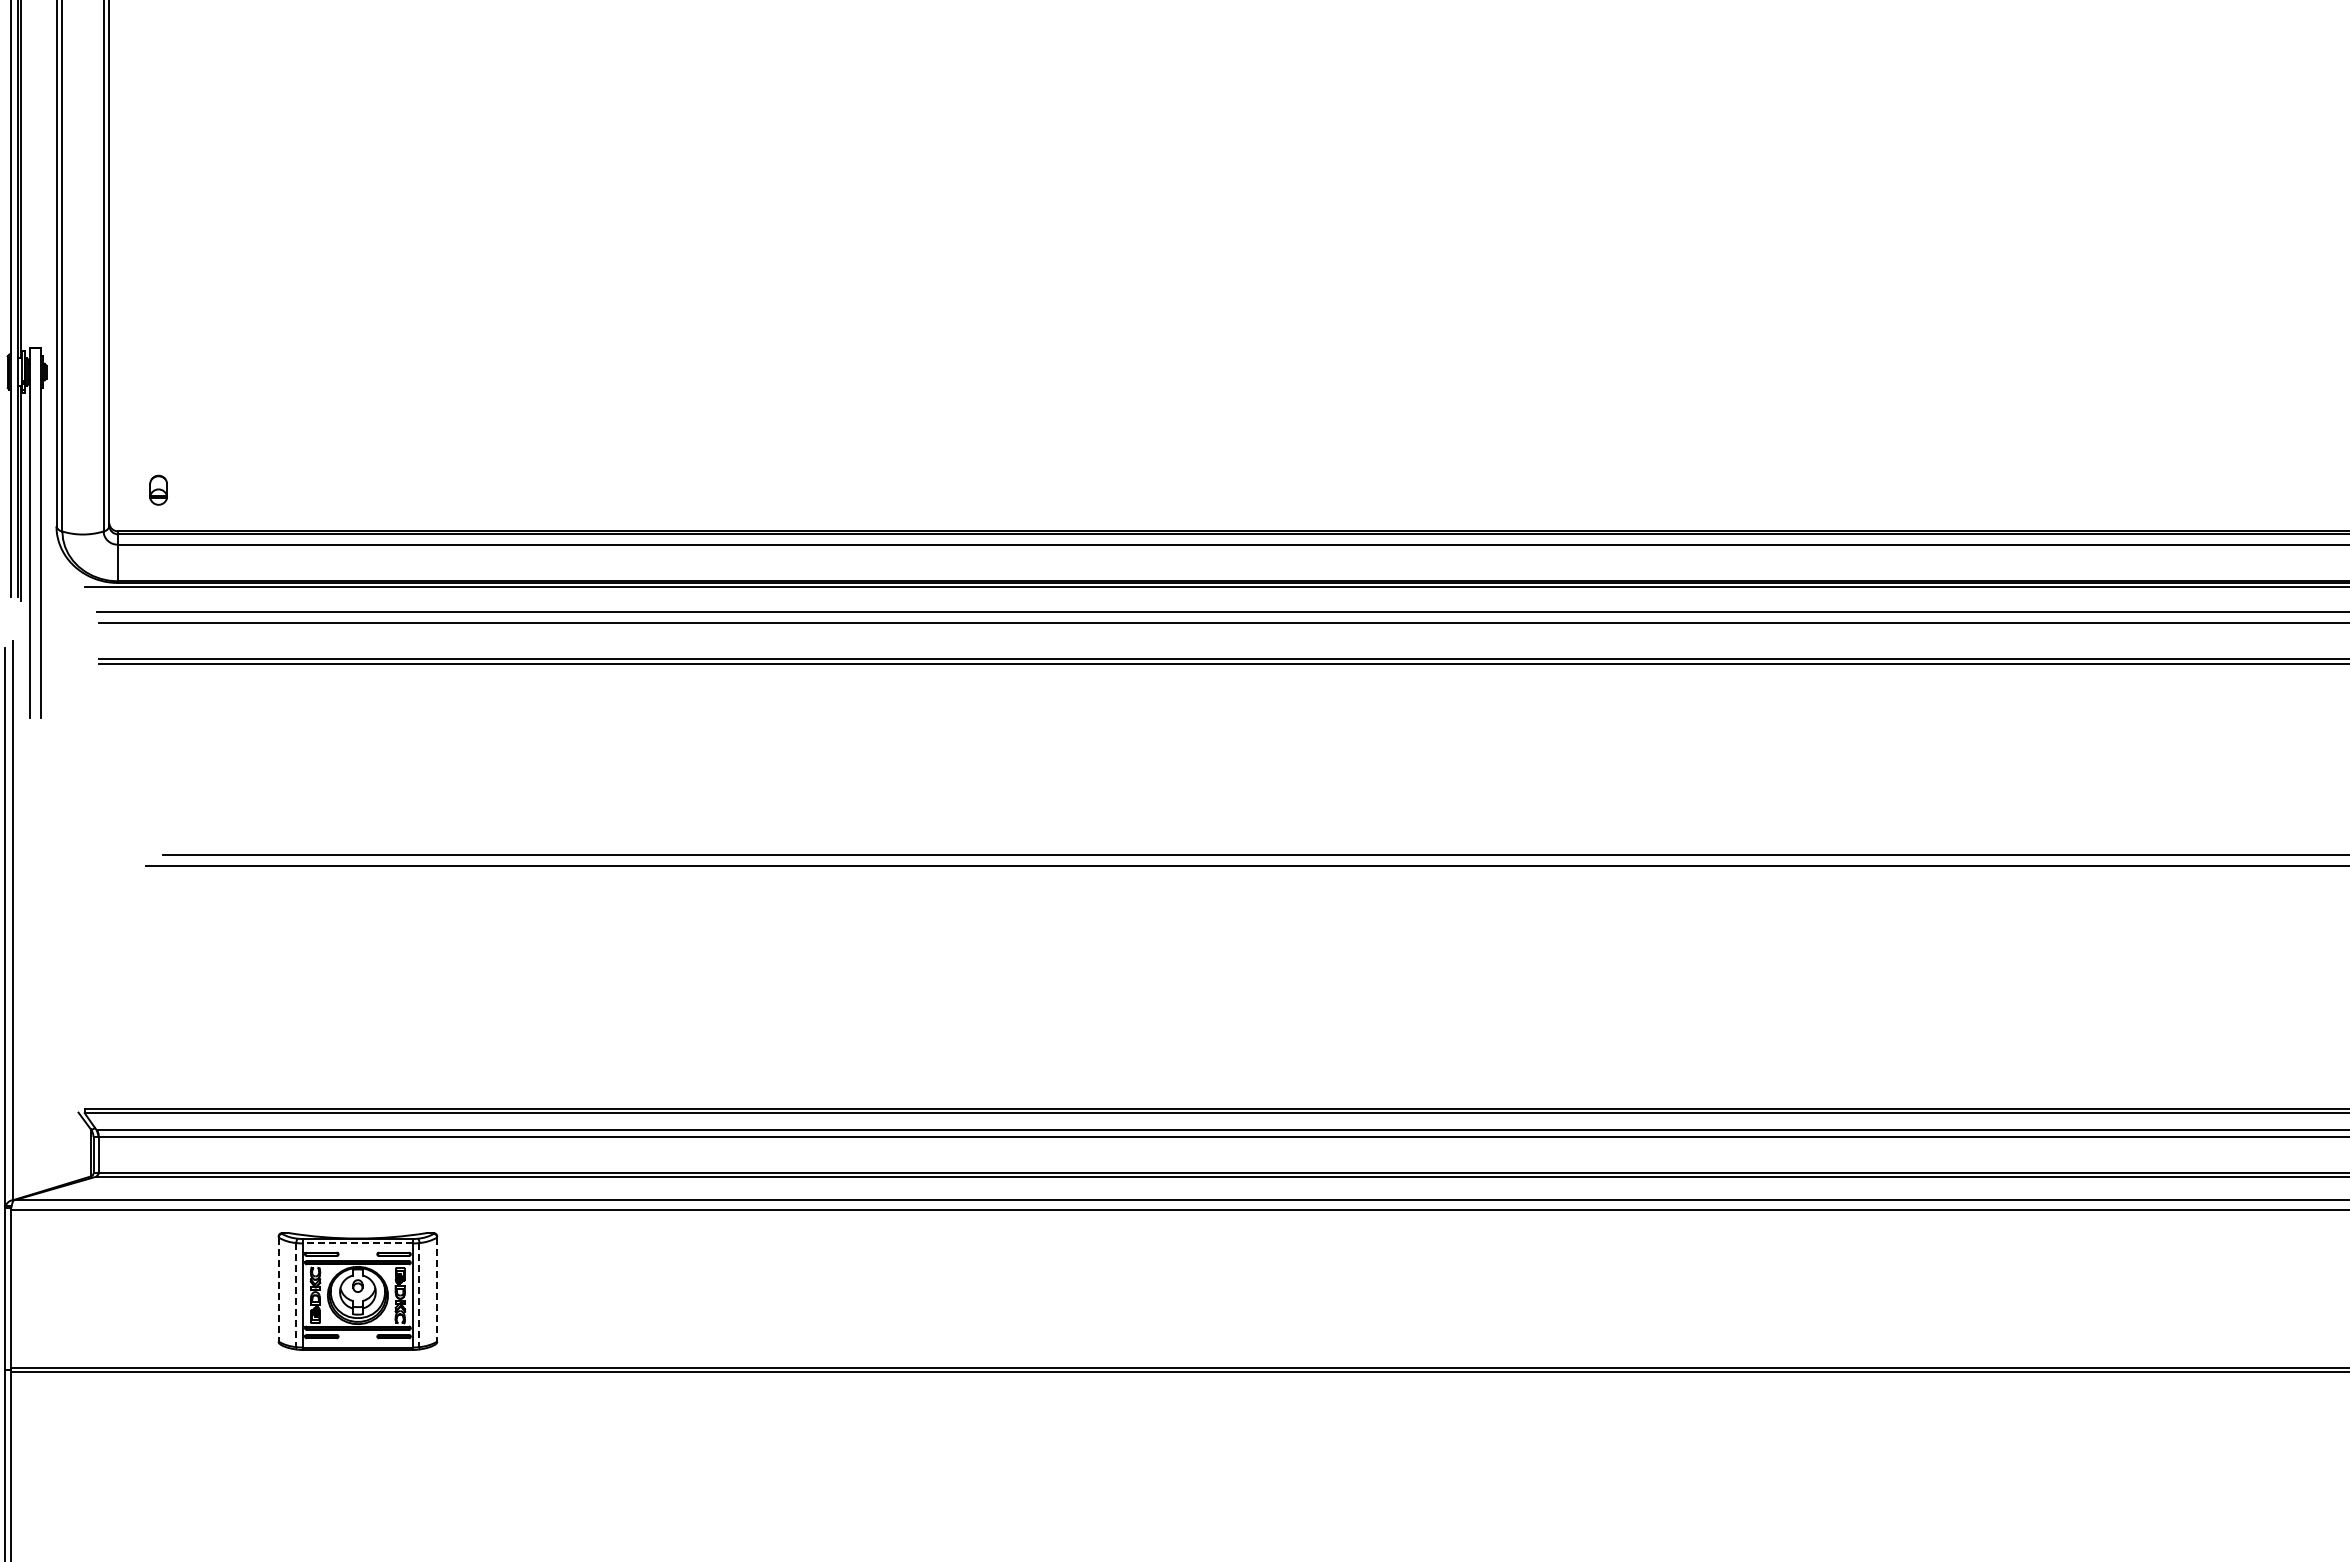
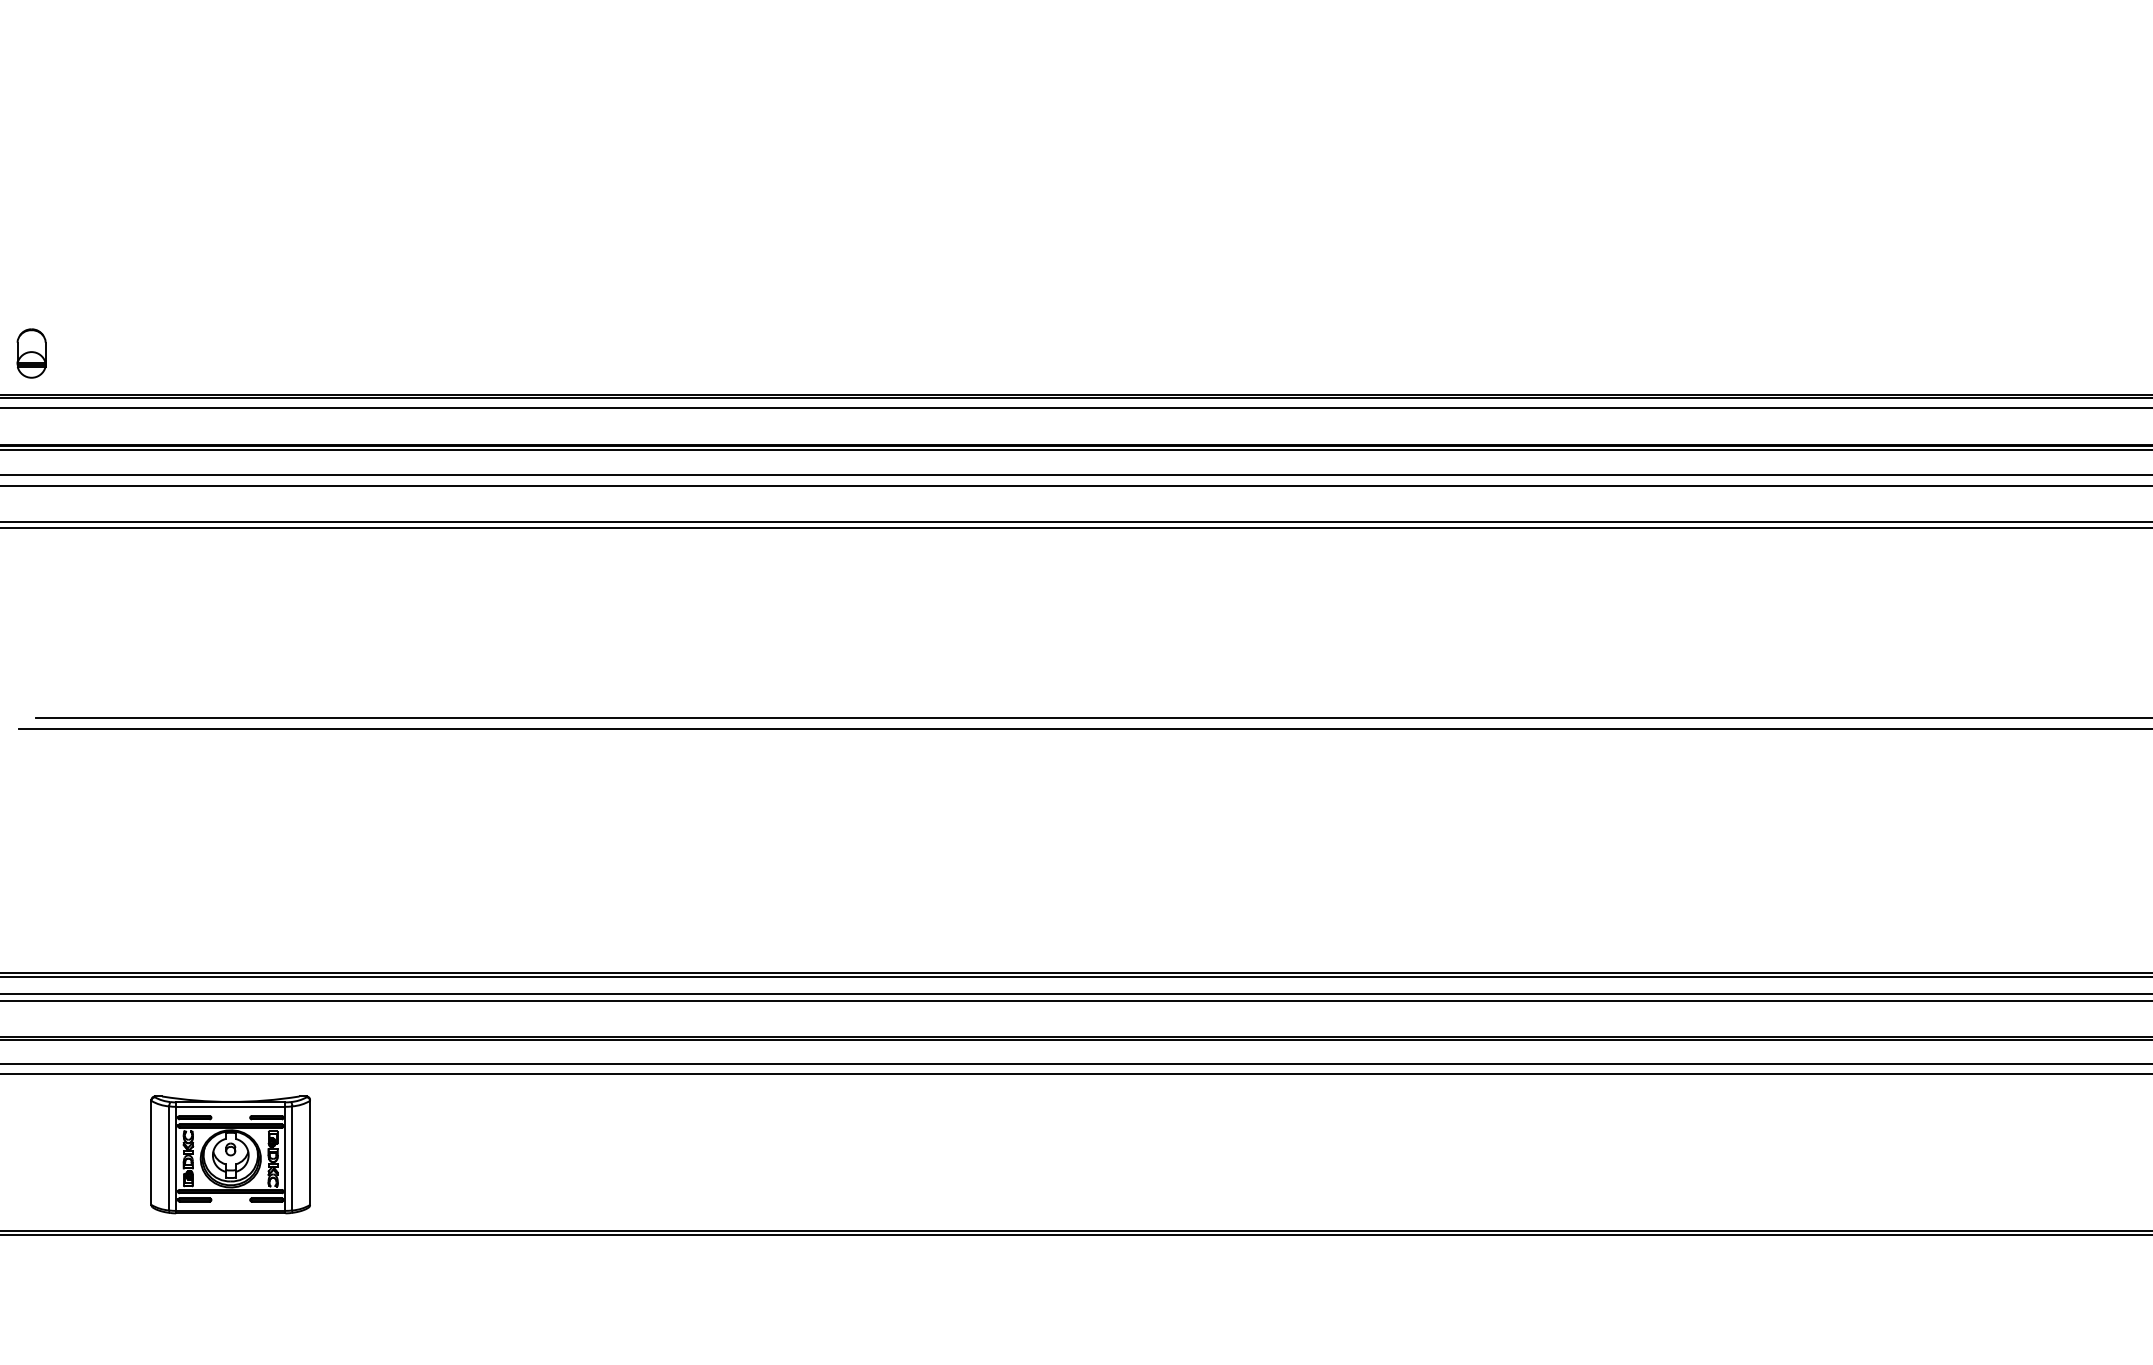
part: (158, 490) -> (31, 353), size x1.67
line: (357, 1243) -> (230, 1106), dashed -> solid
line: (278, 1290) -> (151, 1153), dashed -> solid
line: (437, 1290) -> (310, 1153), dashed -> solid
line: (296, 1295) -> (169, 1158), dashed -> solid
line: (419, 1295) -> (292, 1158), dashed -> solid

